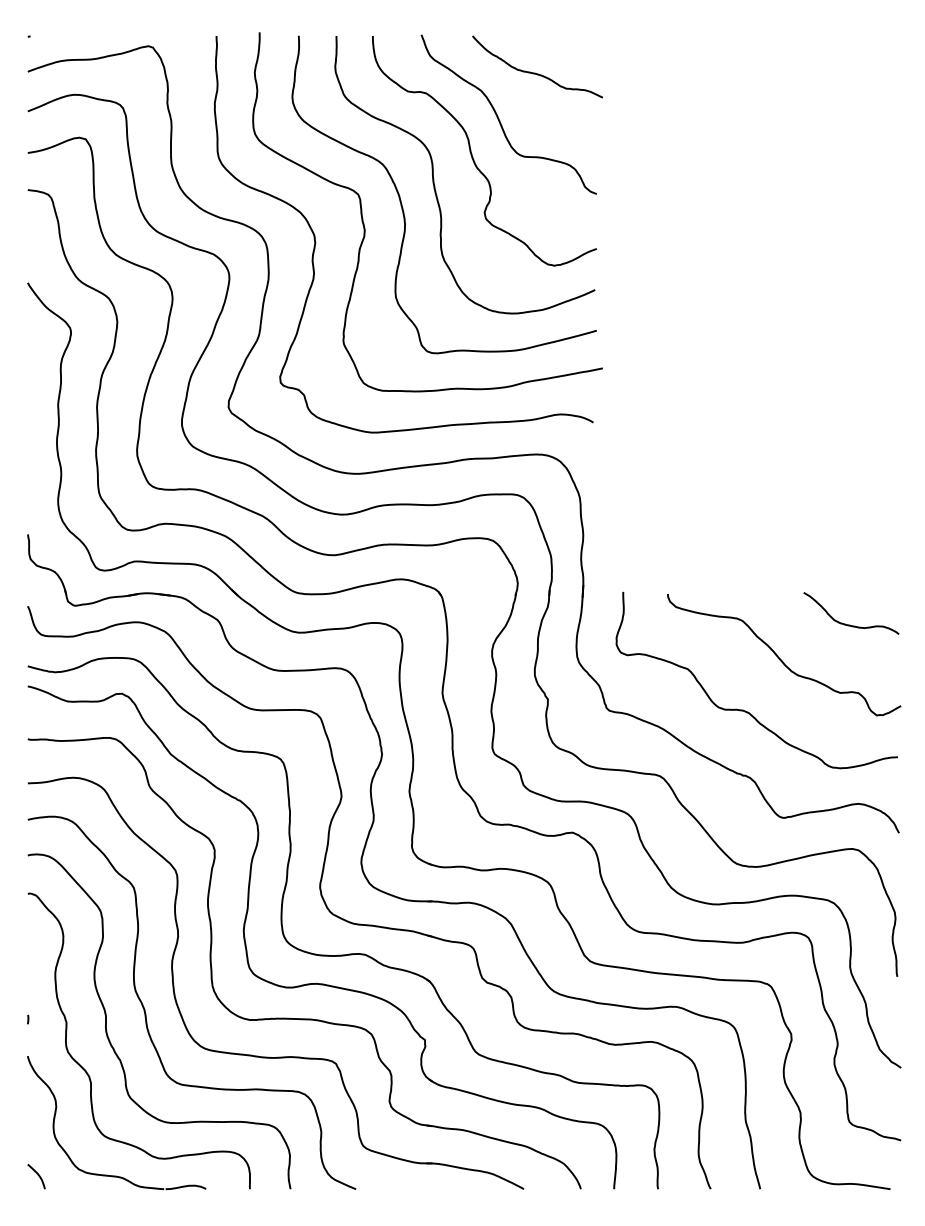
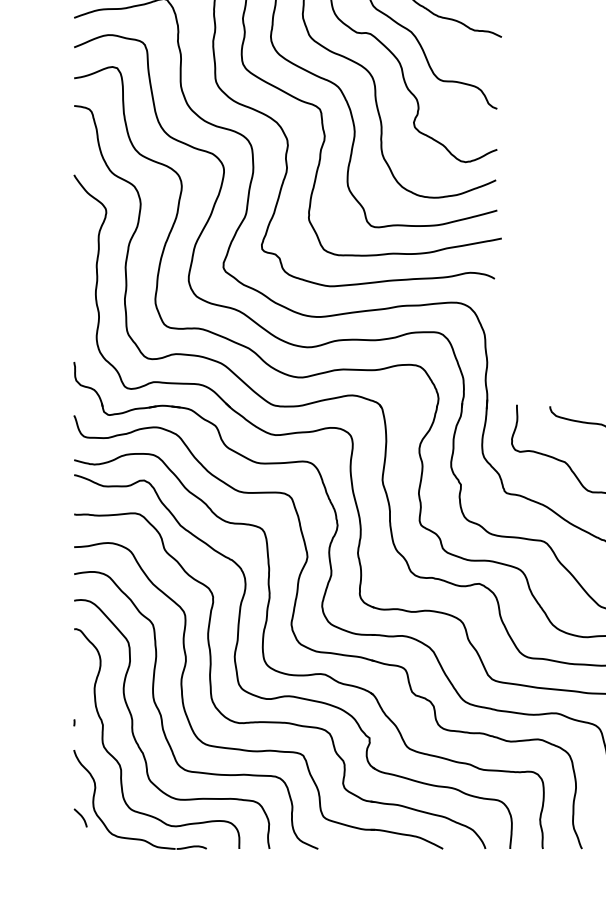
curve: (37, 1175) -> (81, 817), moved

